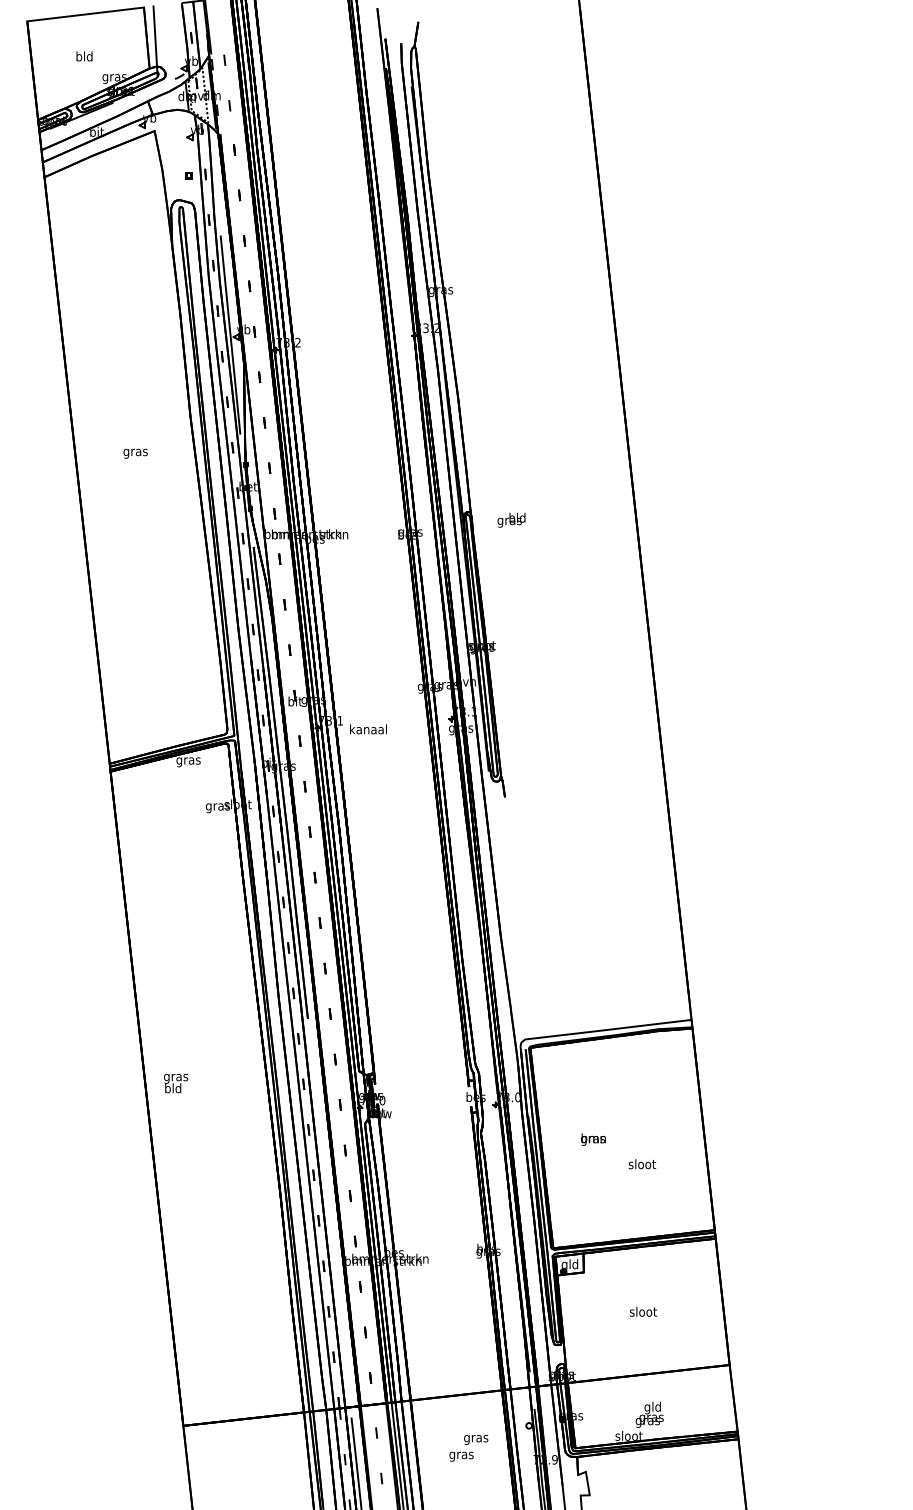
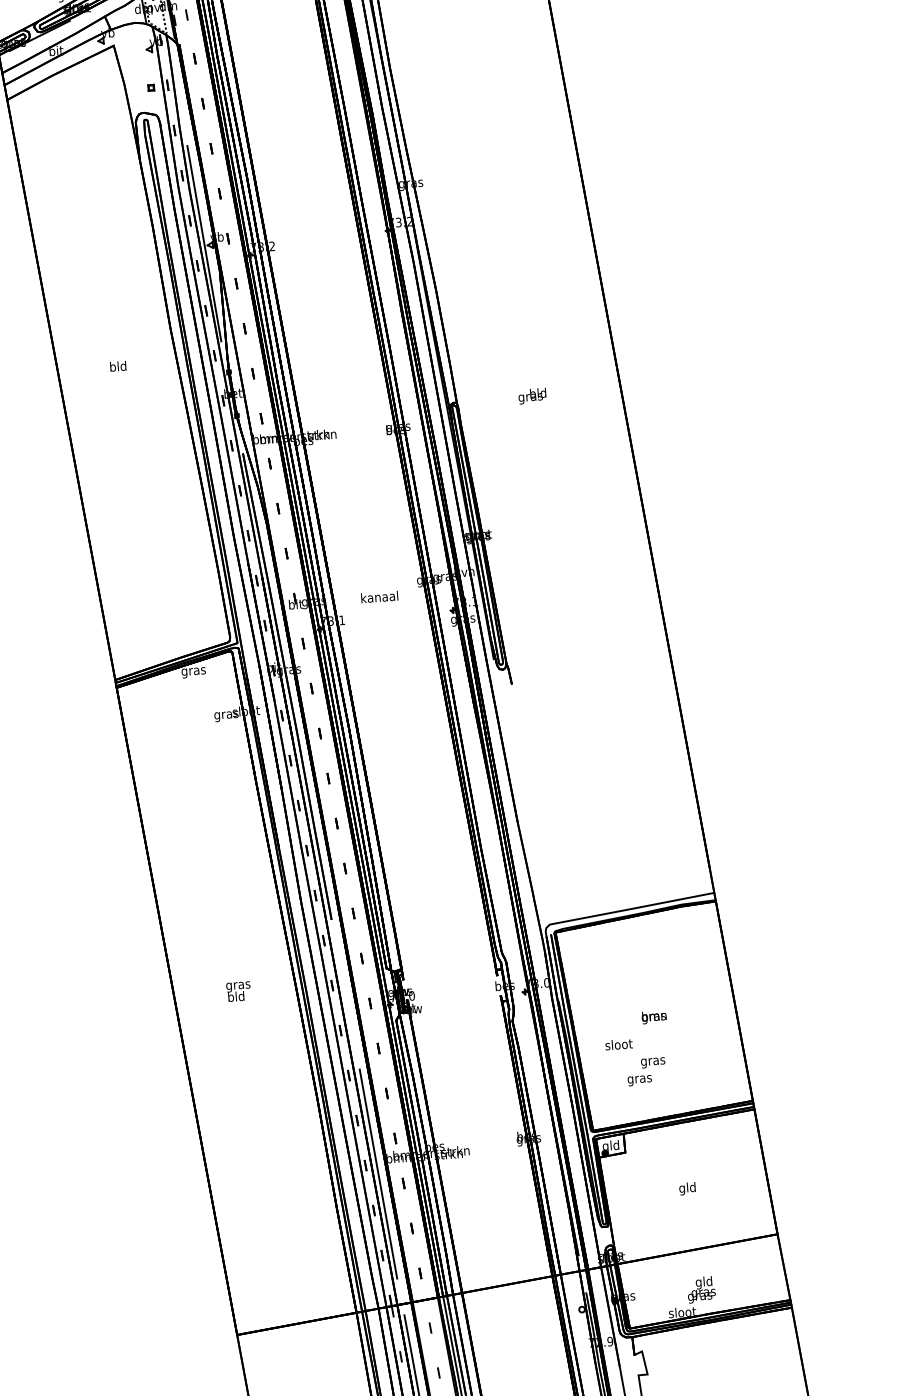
text: (135, 452) -> (118, 367), gras -> bld
text: (511, 519) -> (532, 395), moved
text: (368, 729) -> (379, 597), moved
text: (176, 1083) -> (239, 991), moved
text: (593, 1139) -> (654, 1017), moved
text: (642, 1164) -> (619, 1044), moved
line: (336, 1275) -> (378, 1173), added
text: (643, 1312) -> (687, 1188), sloot -> gld
text: (468, 1448) -> (646, 1071), moved

